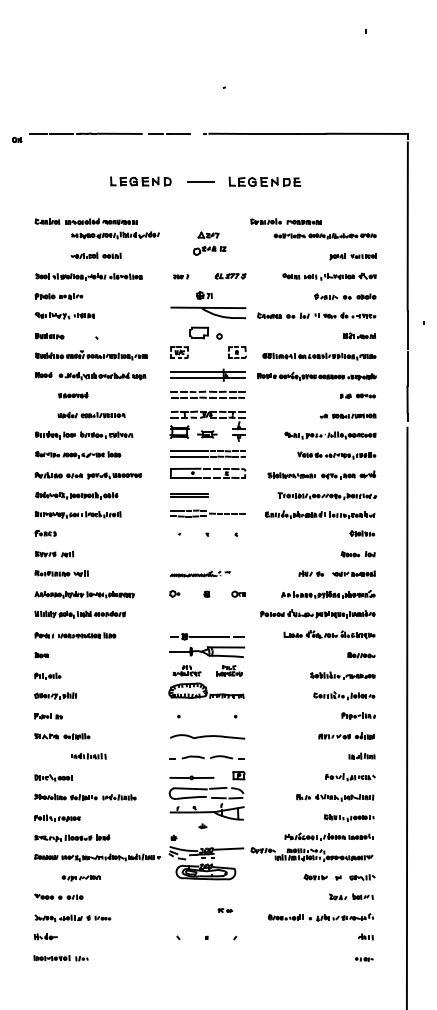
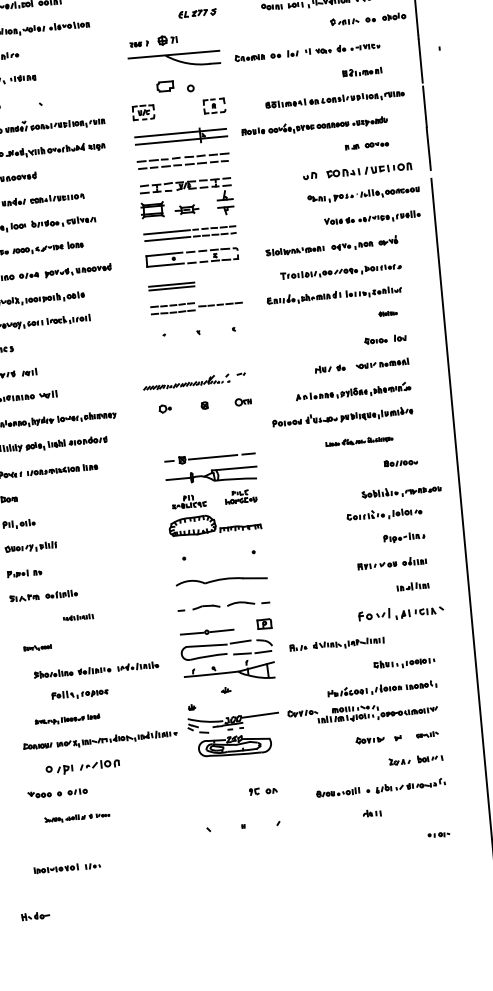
part: (181, 276) -> (139, 43), moved
part: (345, 296) -> (368, 18), moved
part: (199, 332) -> (165, 85), size x0.7
part: (319, 356) -> (335, 99), moved
part: (347, 415) -> (356, 170), size x1.6
part: (330, 435) -> (363, 194), moved
part: (336, 455) -> (372, 218), moved
part: (362, 533) -> (388, 313), size x0.6
part: (199, 573) -> (193, 381), size x1.4
part: (329, 634) -> (359, 440), size x0.6
part: (342, 675) -> (401, 491), moved
part: (88, 756) -> (78, 617), size x0.7
part: (53, 777) -> (37, 647), size x0.6
part: (350, 777) -> (401, 613), size x1.4
part: (85, 796) -> (96, 669), moved
part: (335, 797) -> (337, 644), moved
part: (57, 817) -> (80, 692), moved
part: (72, 838) -> (67, 720), size x0.7
part: (362, 877) -> (427, 734), size x0.7
part: (80, 878) -> (82, 768), size x1.6
part: (225, 910) -> (263, 790), size x1.6
part: (72, 918) -> (76, 818), size x0.7
part: (45, 936) -> (35, 915), moved
part: (365, 936) -> (371, 812), moved

